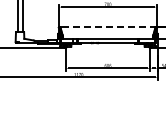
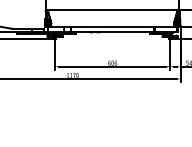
line: (107, 26) -> (112, 9), dashed -> solid

